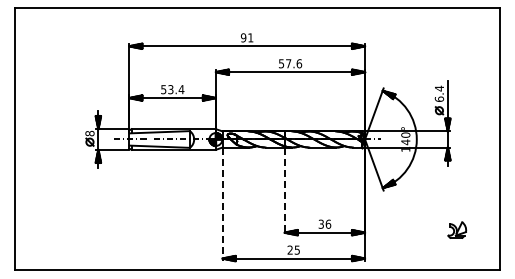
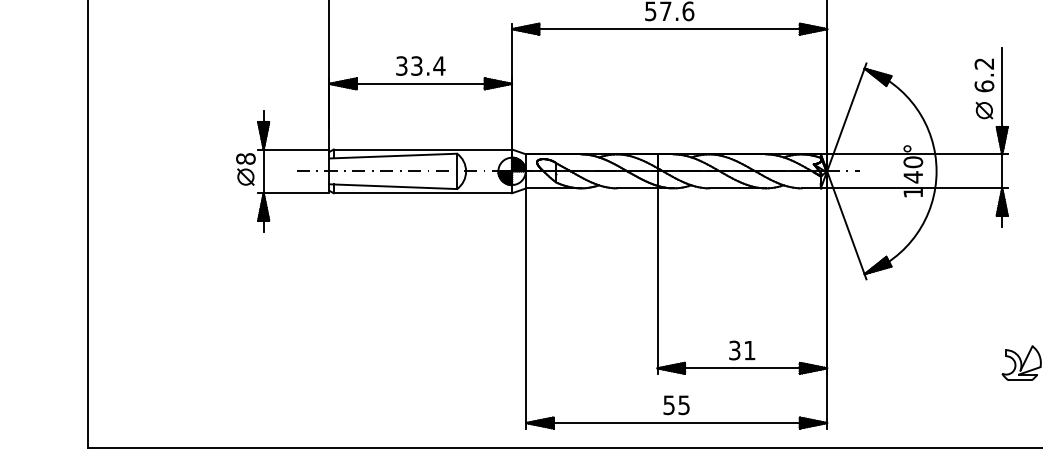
text: (438, 88) -> (982, 63), 6.4 -> 6.2
text: (163, 89) -> (401, 65), 53.4 -> 33.4
line: (284, 191) -> (656, 281), dashed -> solid
line: (222, 204) -> (525, 308), dashed -> solid
text: (328, 223) -> (749, 348), 36 -> 31
text: (289, 249) -> (667, 403), 25 -> 55

